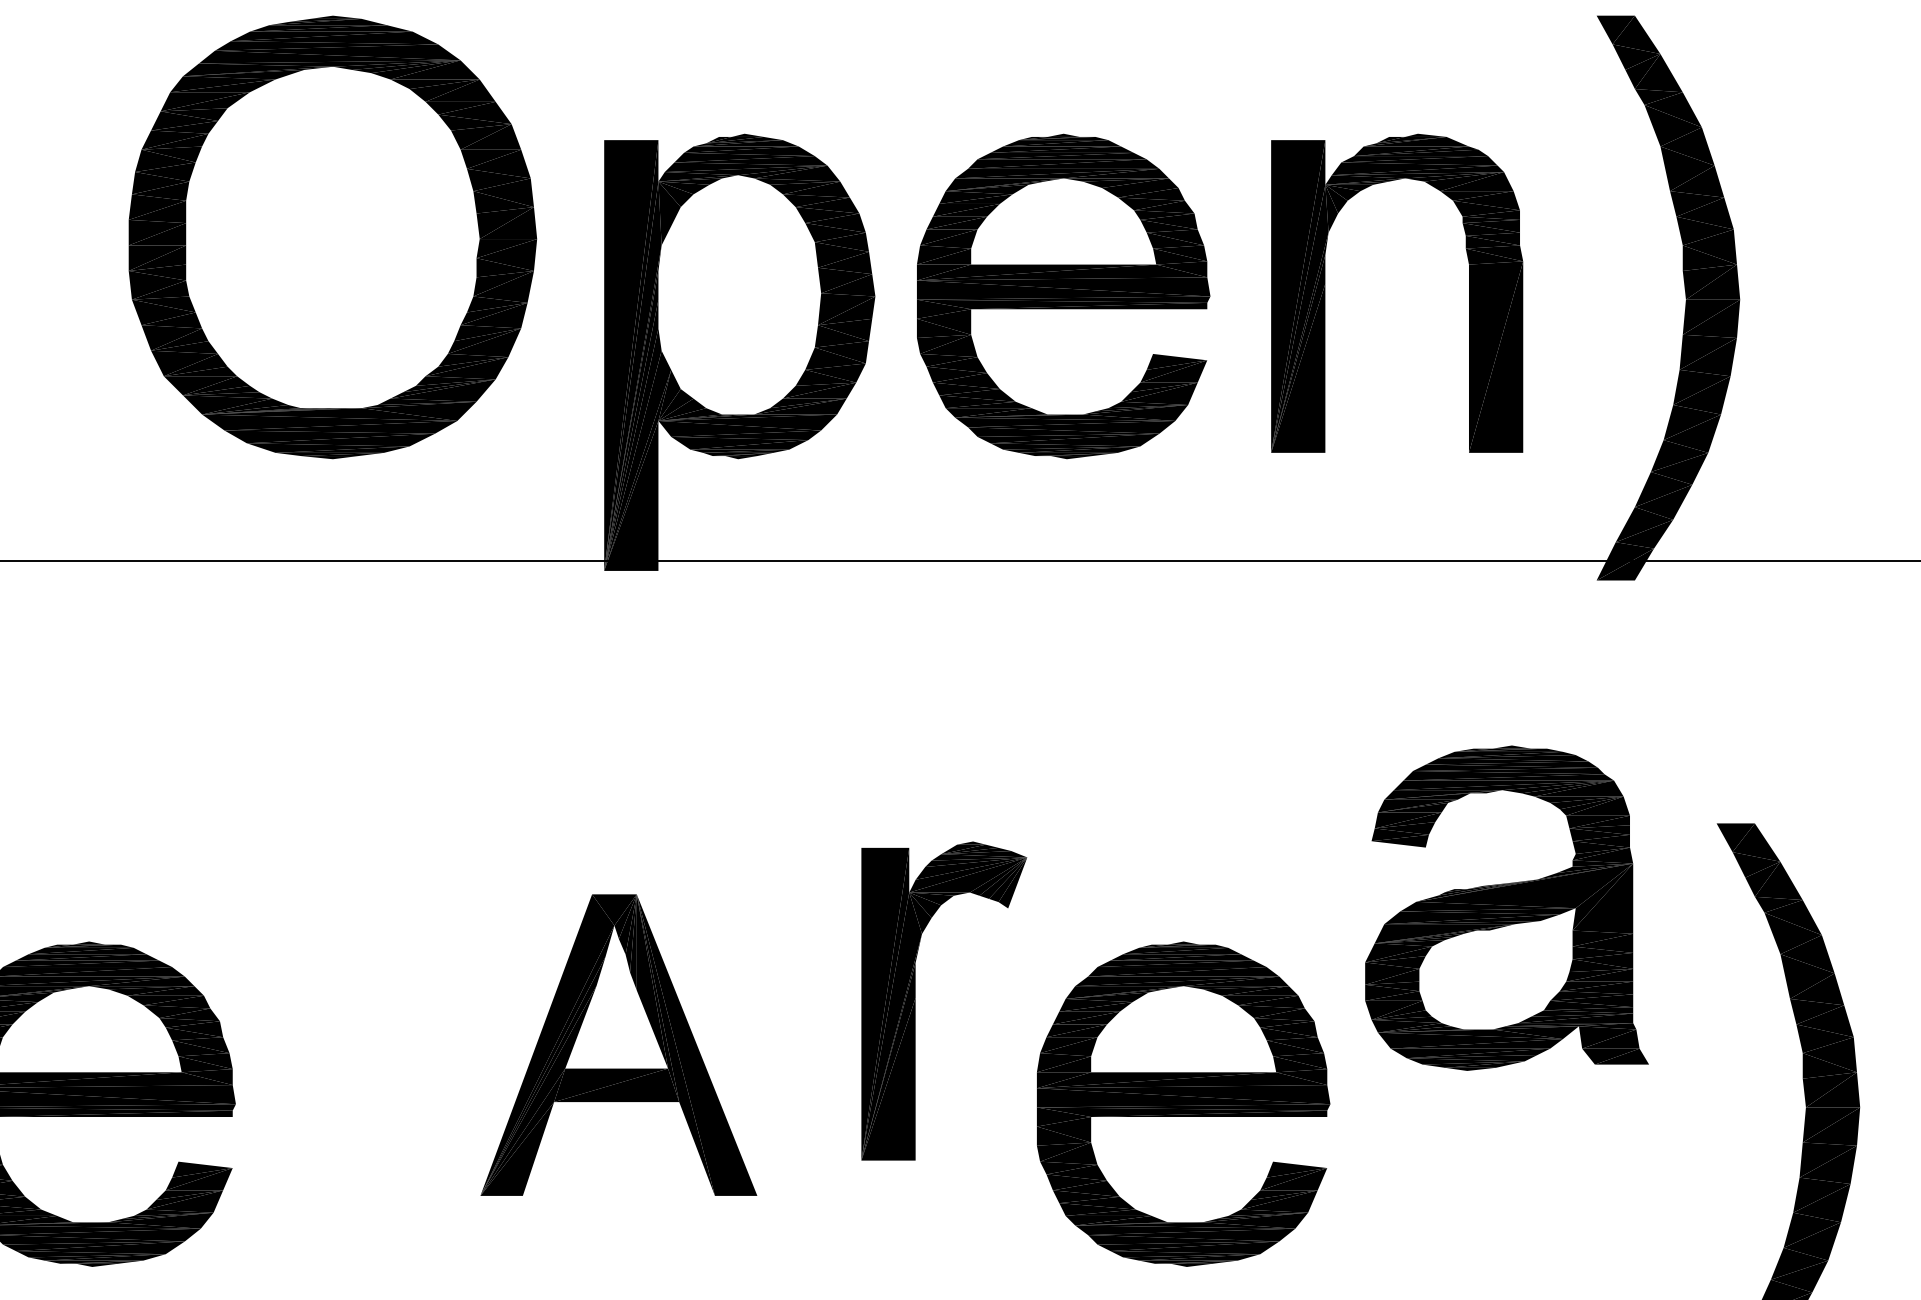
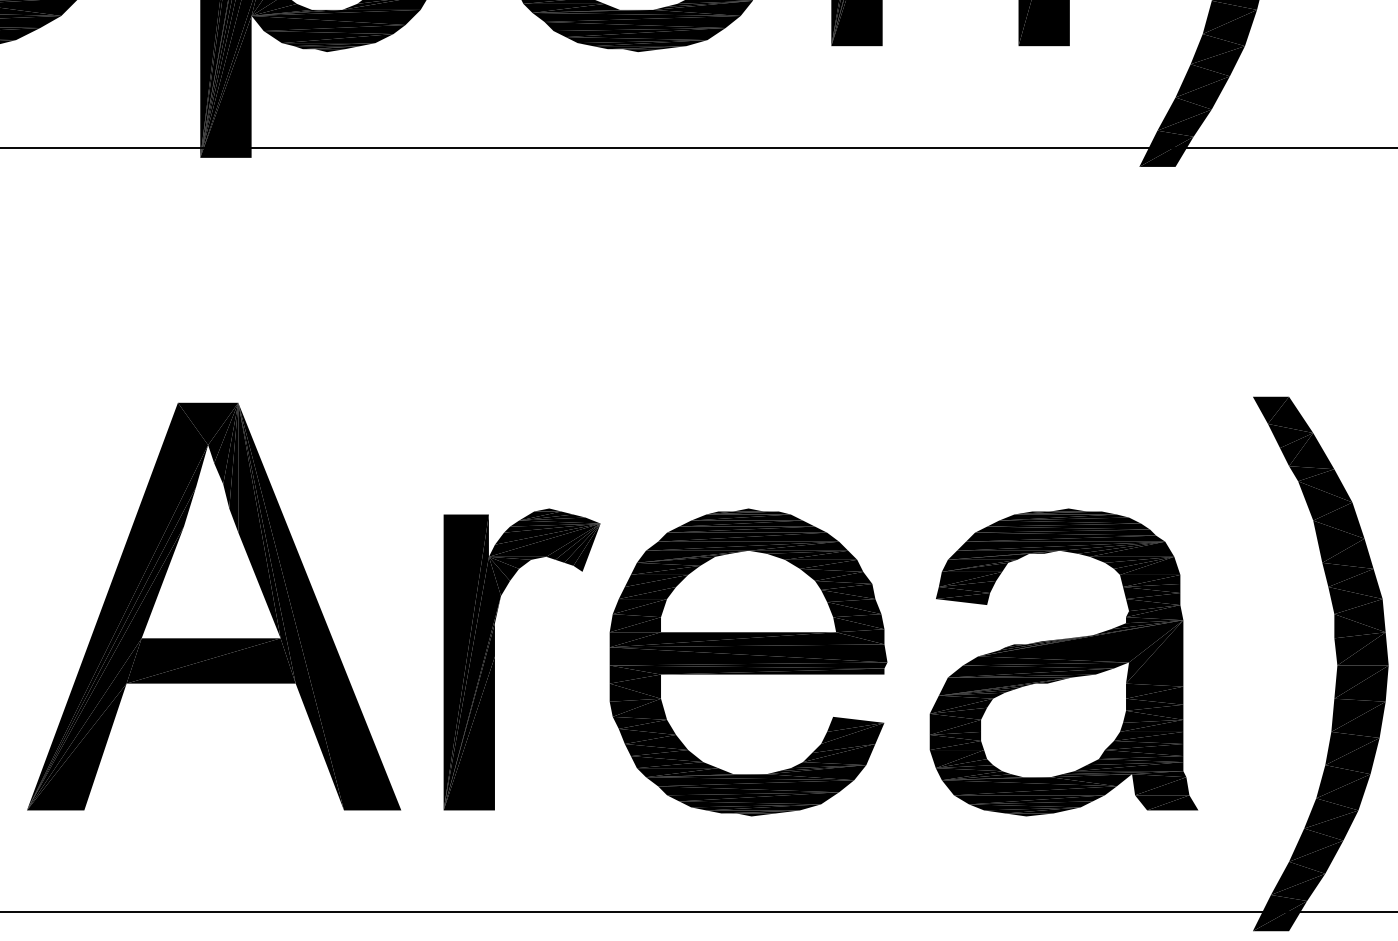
part: (1506, 907) -> (1063, 661), moved
part: (915, 1000) -> (494, 658), moved
part: (618, 1044) -> (213, 605), size x1.43

